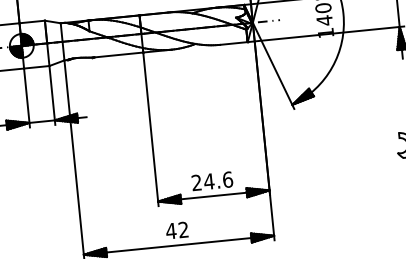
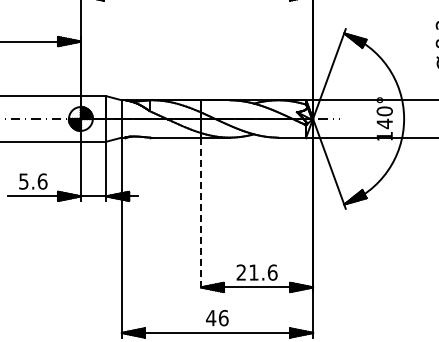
line: (151, 129) -> (201, 215), solid -> dashed
text: (208, 181) -> (253, 272), 24.6 -> 21.6
text: (183, 230) -> (223, 318), 42 -> 46

